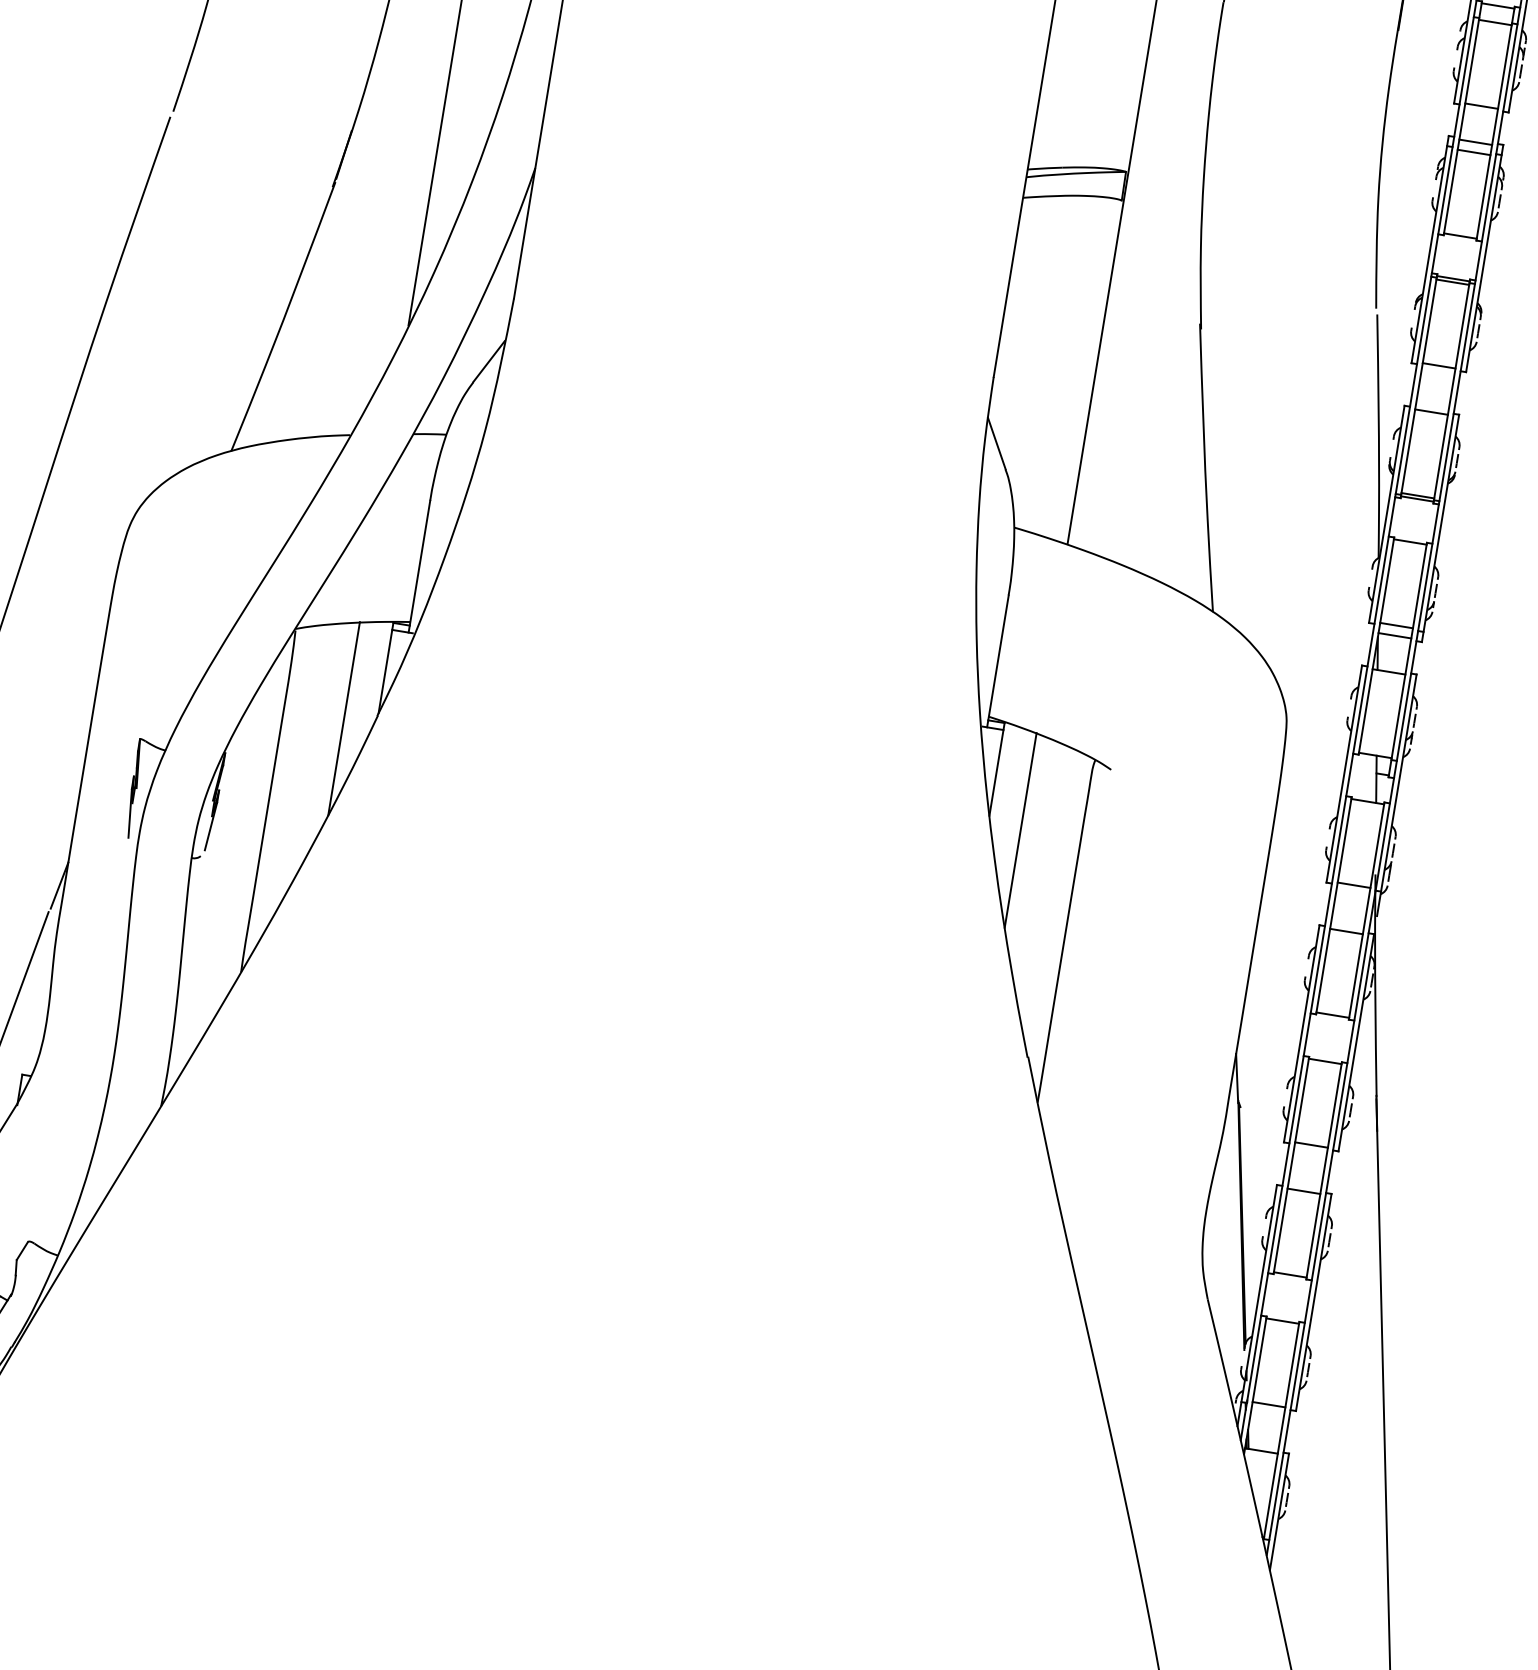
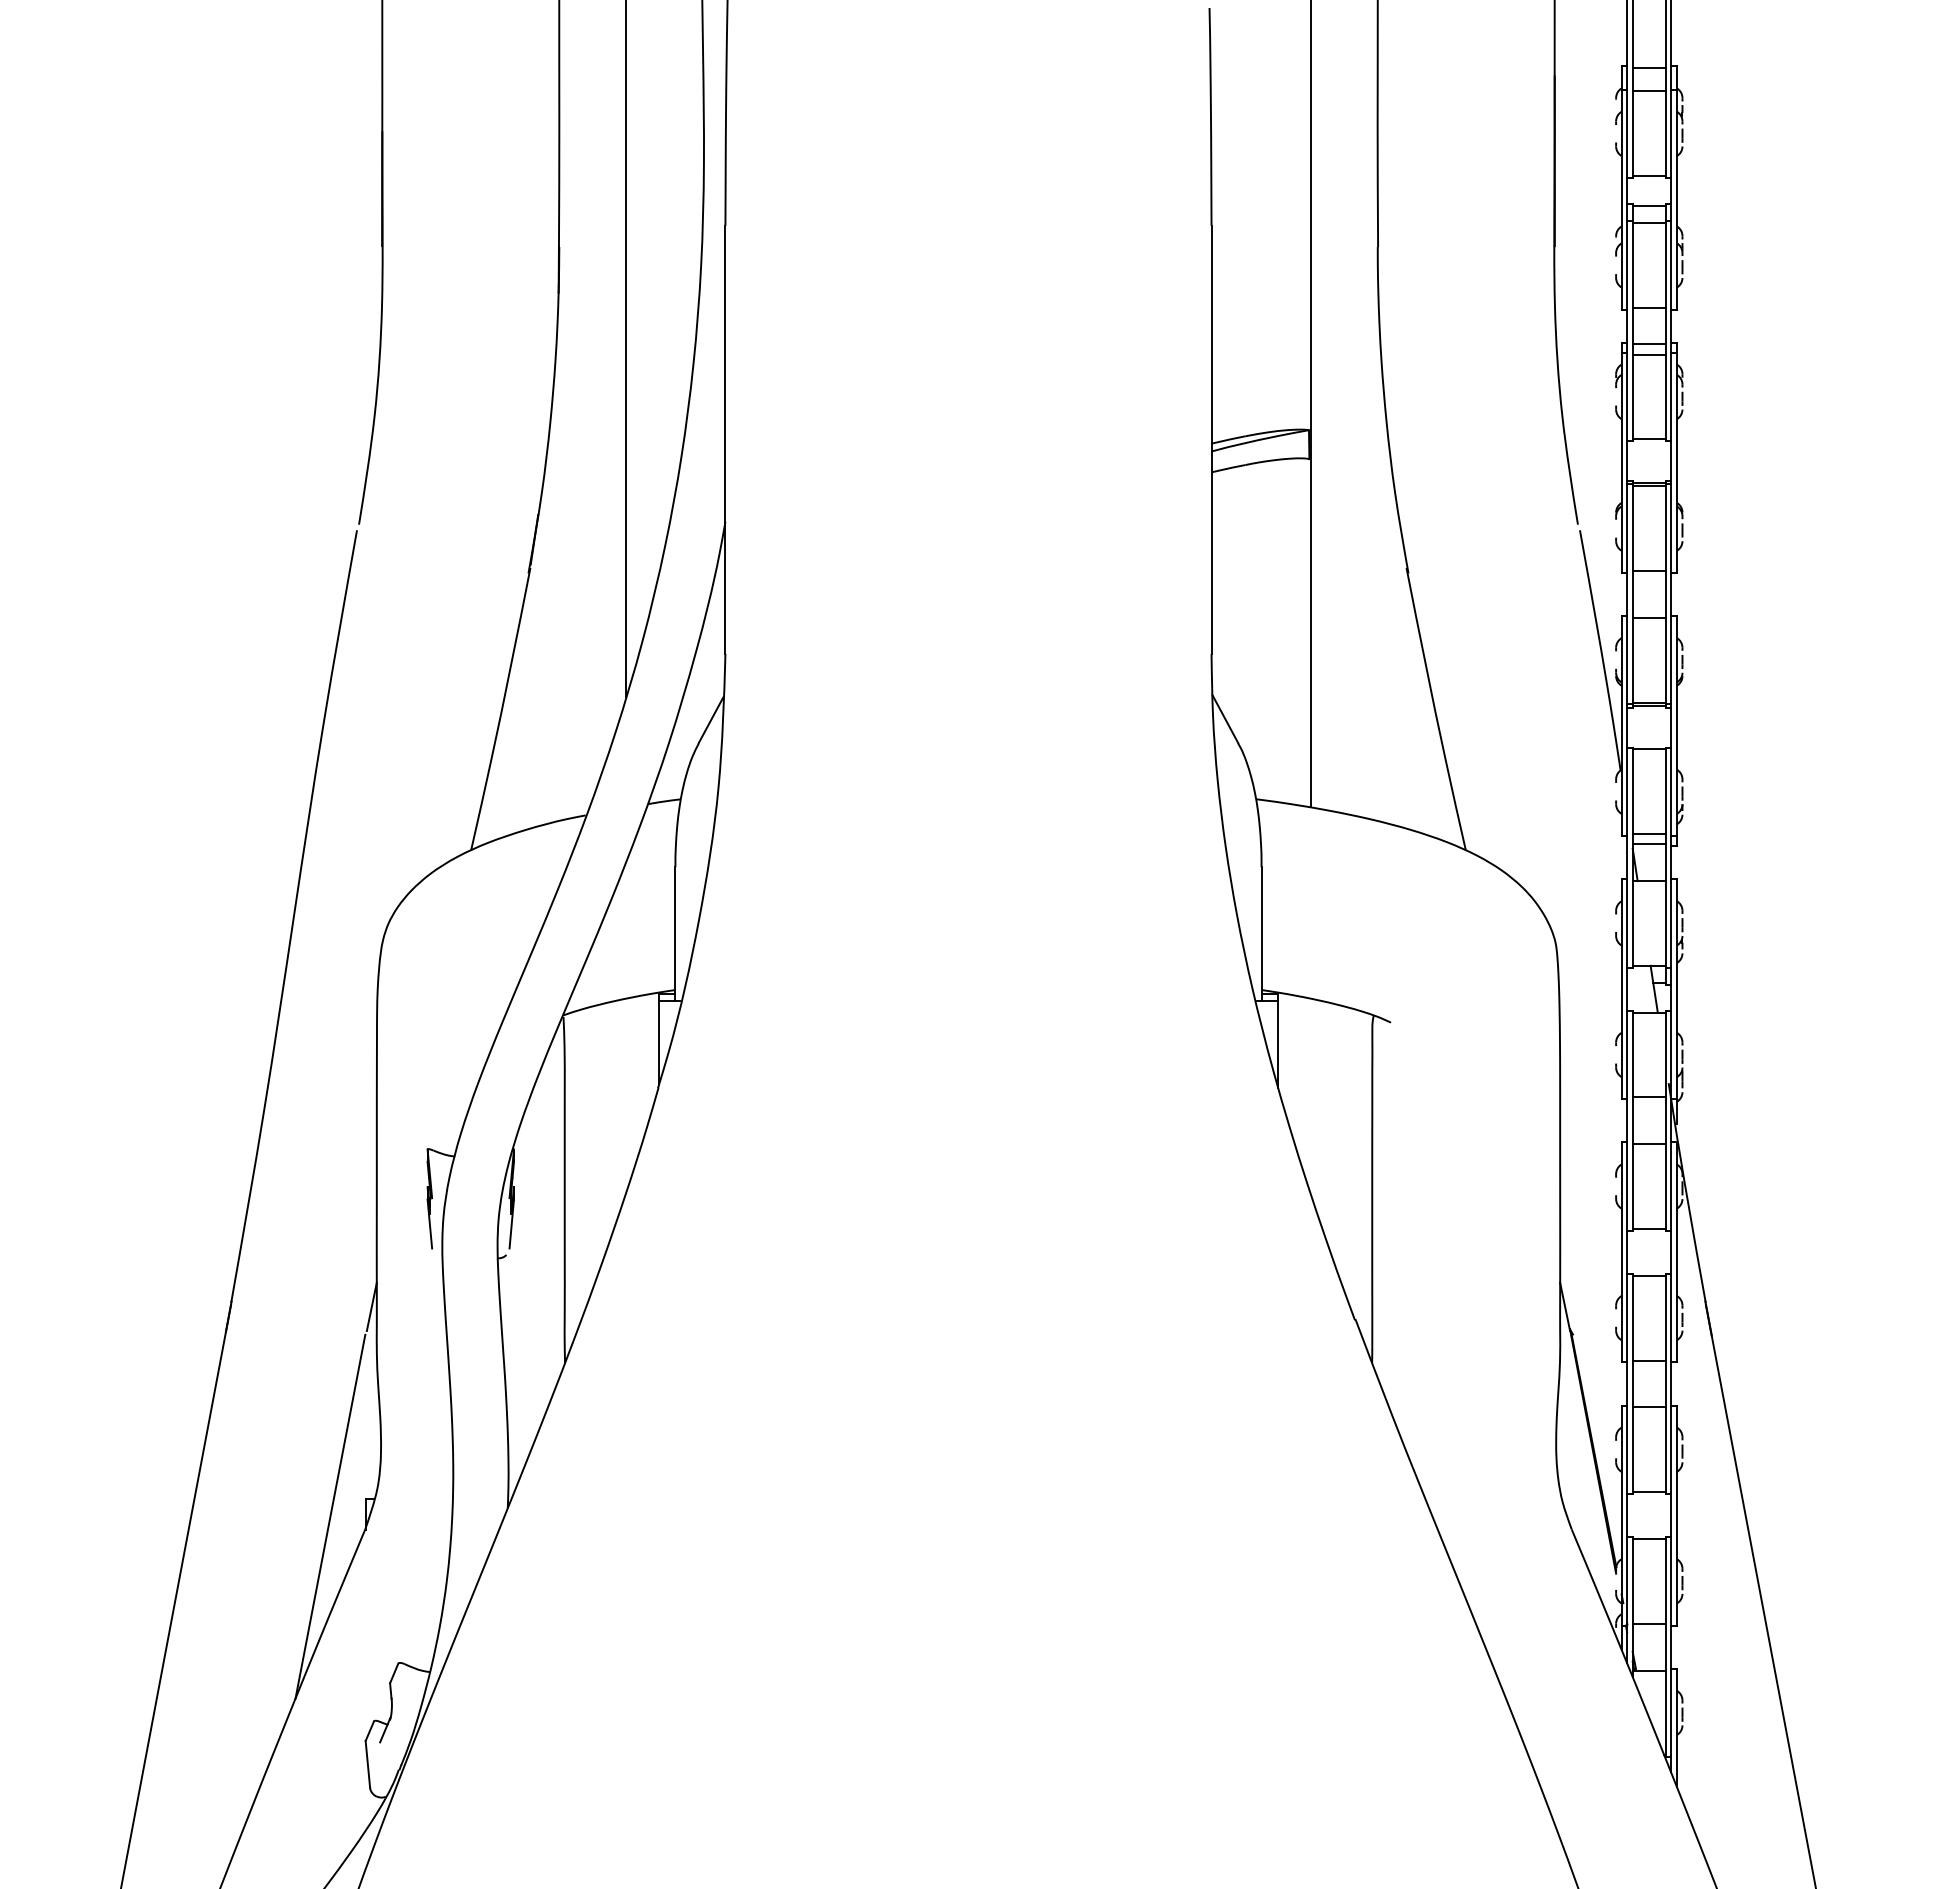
line: (344, 718) -> (625, 1095), removed
line: (1020, 829) -> (1311, 1096), removed

